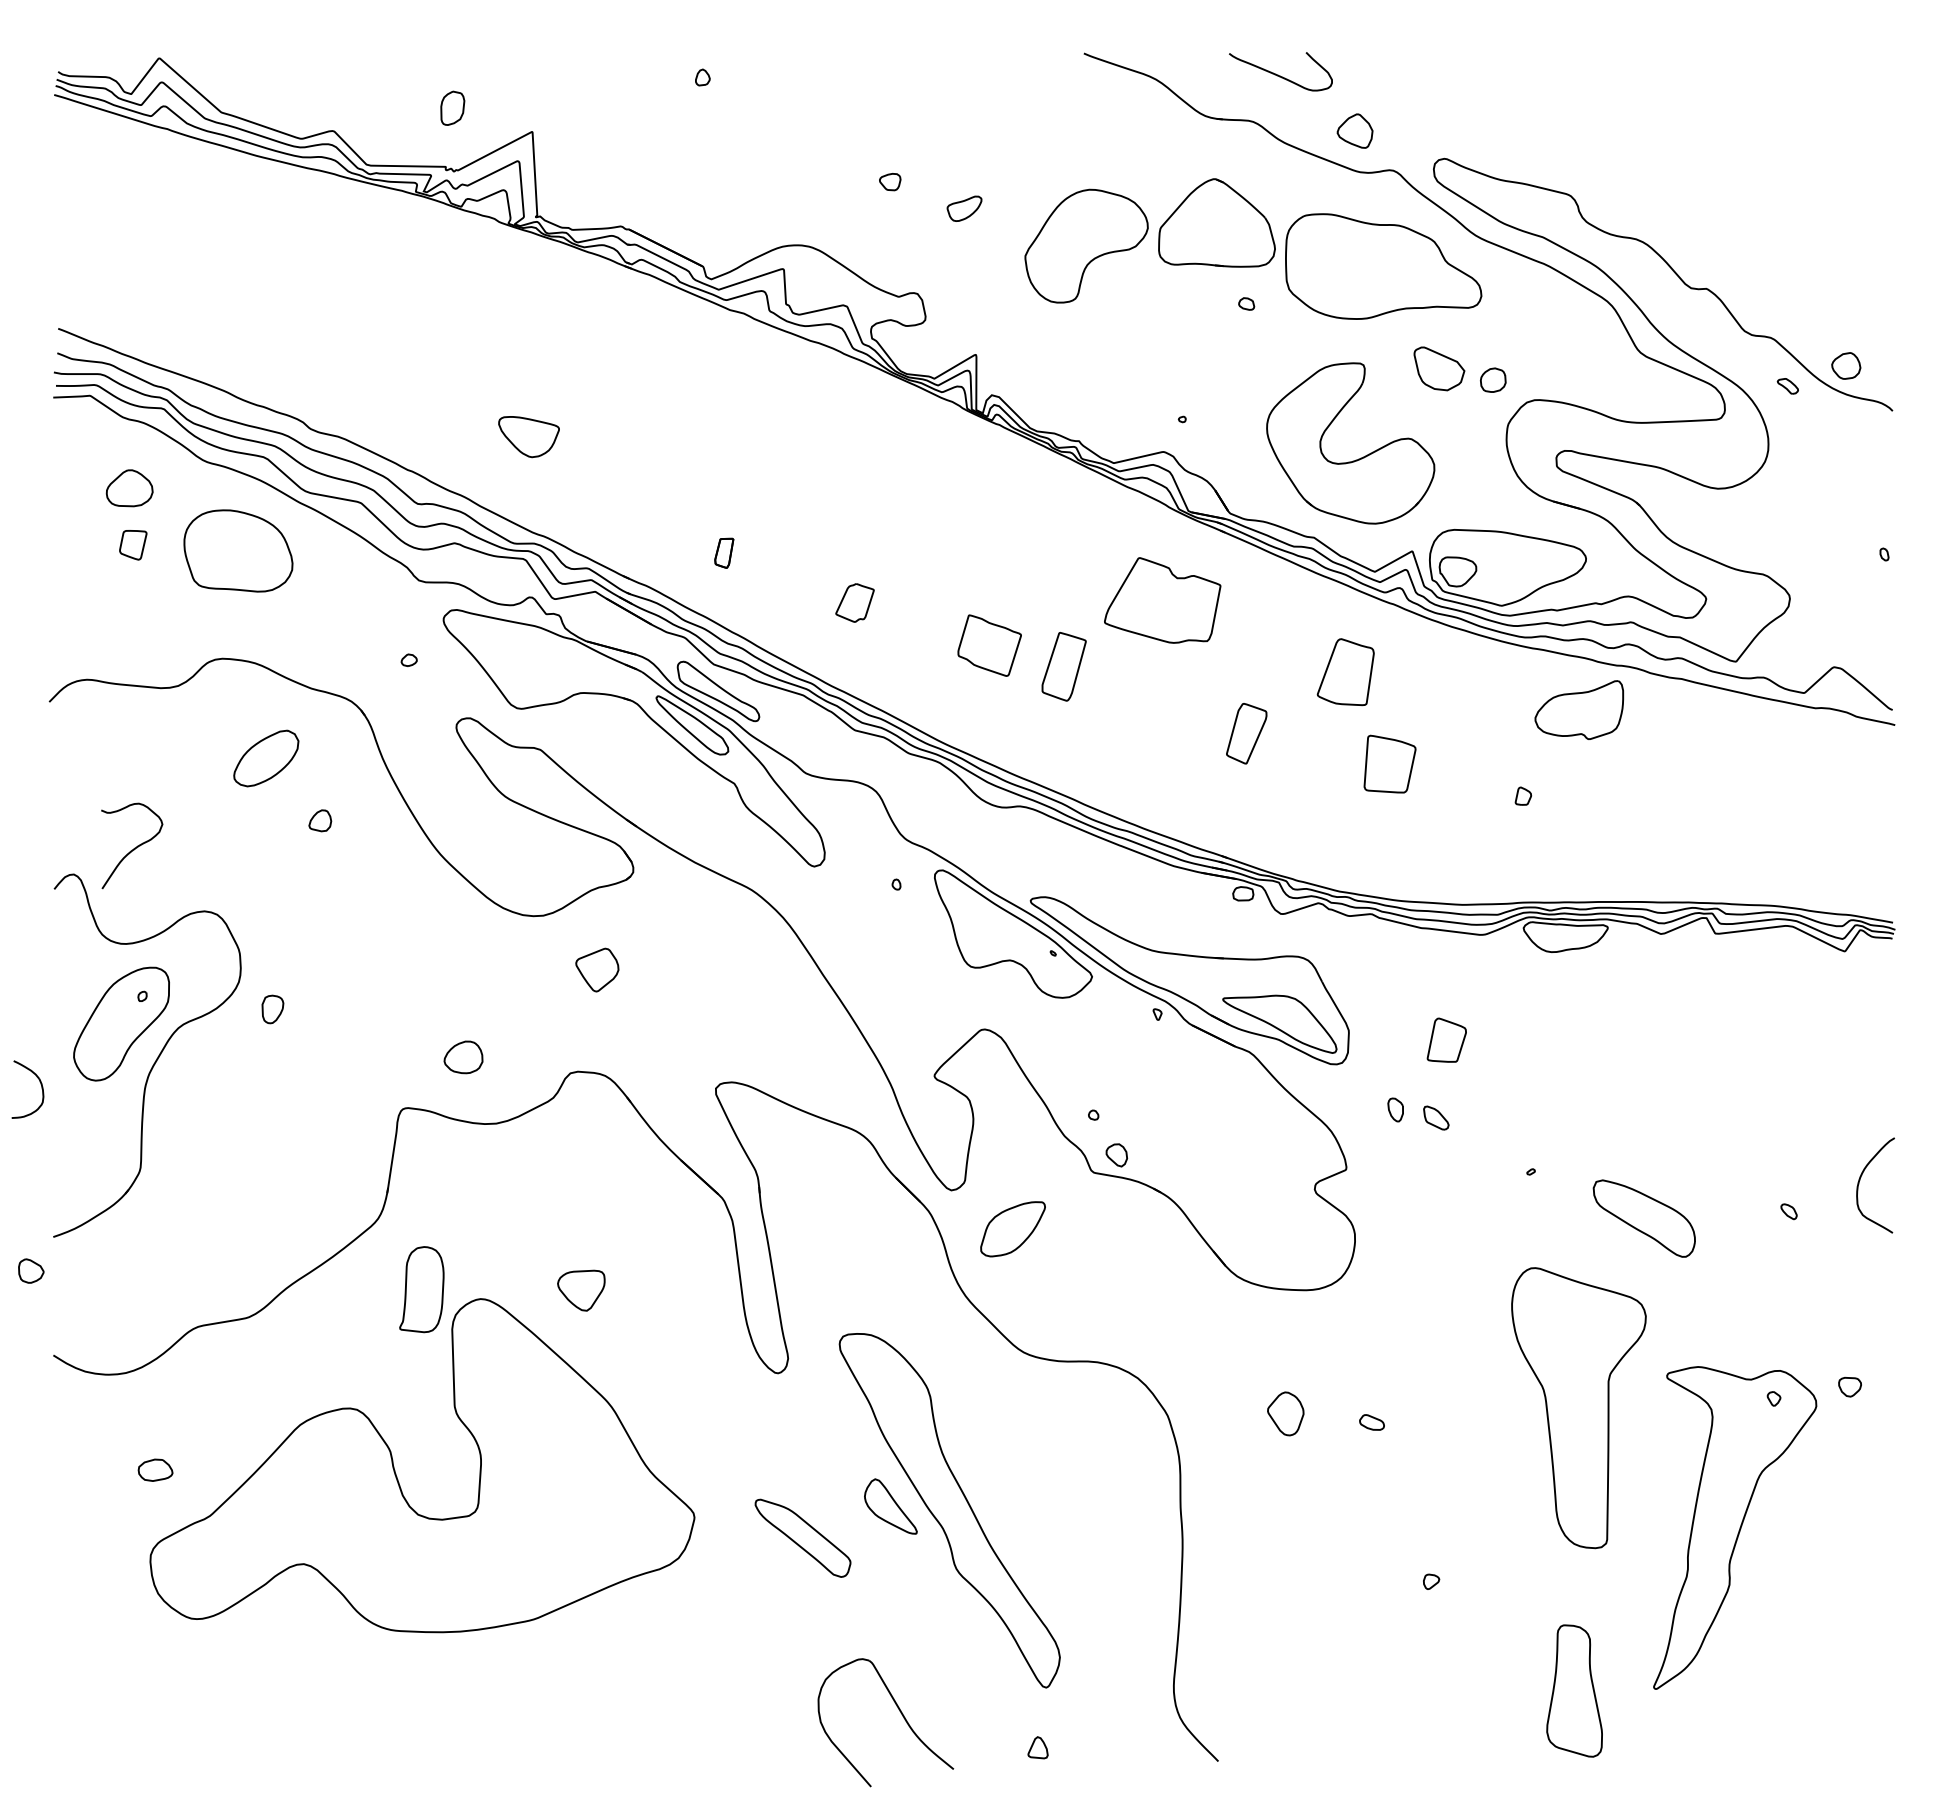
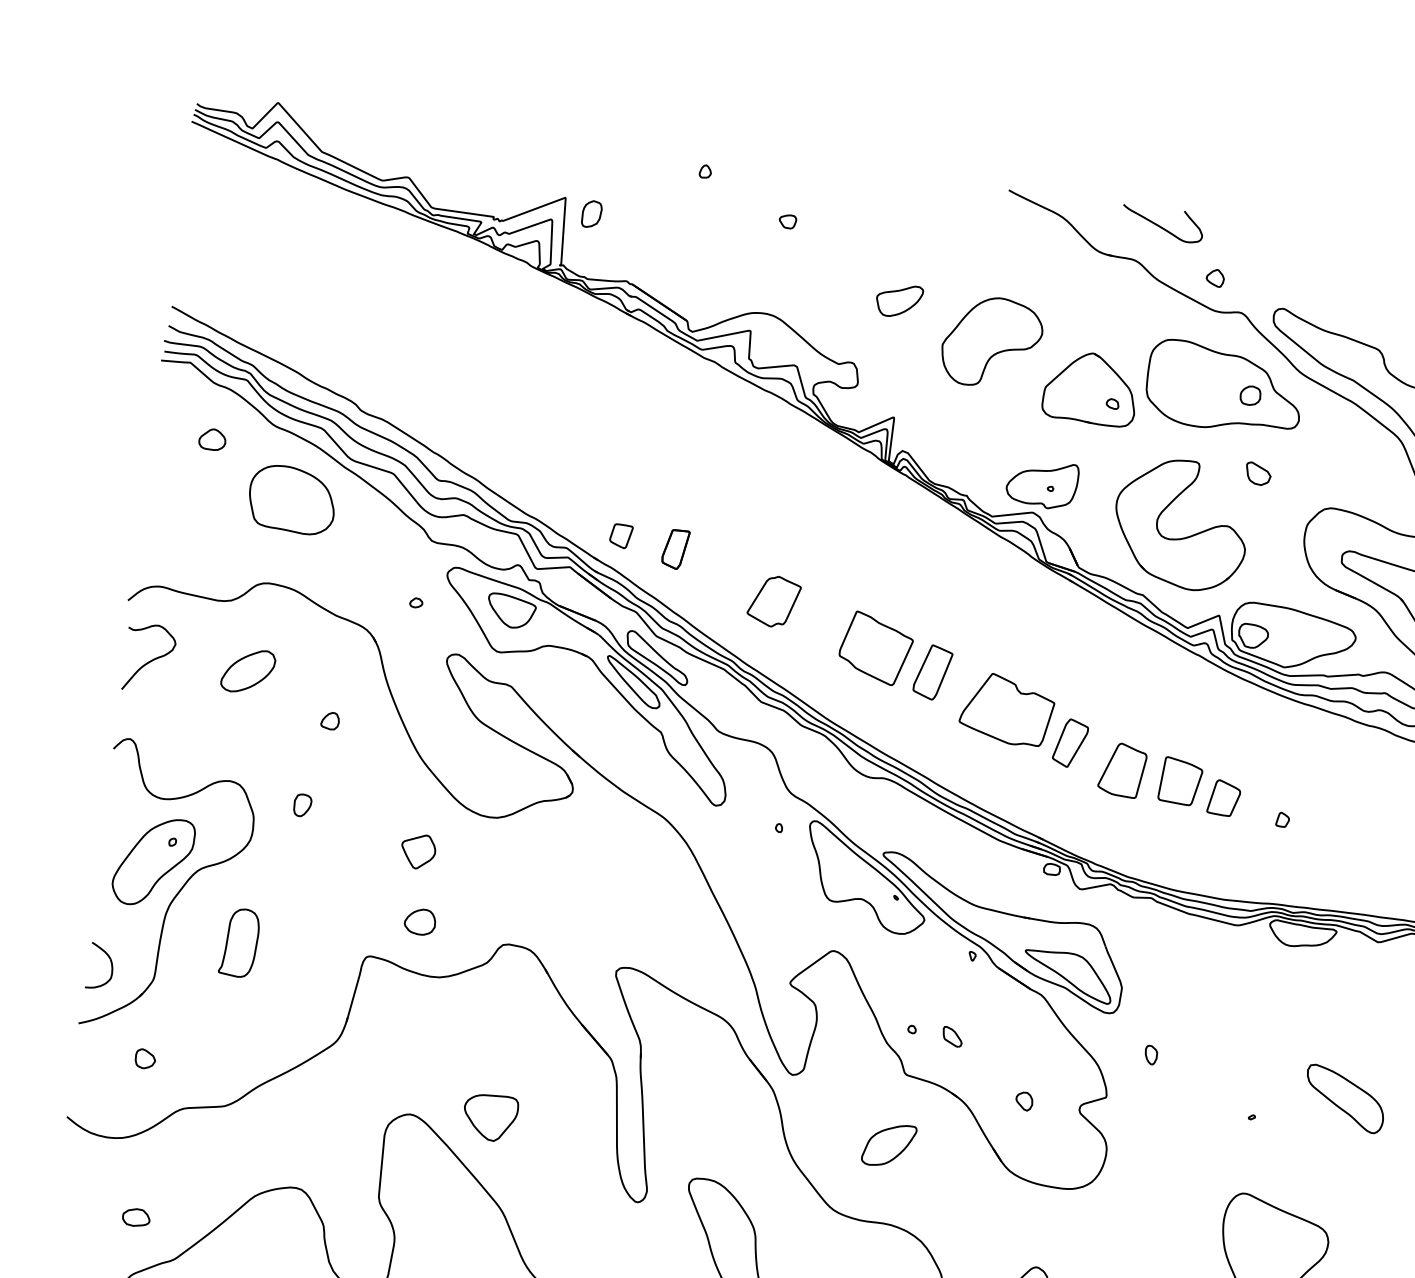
part: (452, 107) -> (591, 213), moved
part: (1354, 130) -> (1214, 277), size x0.62
part: (890, 182) -> (788, 221), moved
part: (964, 208) -> (899, 300), size x1.67
part: (1216, 222) -> (1090, 387), moved
part: (1438, 368) -> (1257, 473), size x0.62
part: (1493, 379) -> (1250, 395), moved
part: (528, 437) -> (510, 611), moved
part: (129, 487) -> (212, 439), size x0.71
part: (133, 545) -> (621, 536), moved
part: (724, 553) -> (675, 549), size x1.67
part: (1162, 600) -> (1007, 709), moved
part: (854, 602) -> (773, 601), size x1.67
part: (989, 645) -> (876, 648), size x1.43
part: (1345, 672) -> (1122, 770), moved
part: (1579, 709) -> (1042, 483), moved
part: (266, 758) -> (248, 671), moved
curve: (134, 847) -> (151, 659), moved
part: (597, 969) -> (418, 851), moved
part: (272, 1009) -> (302, 805), moved
part: (1446, 1039) -> (1223, 797), moved
part: (39, 1082) -> (110, 962), moved
part: (1436, 1117) -> (952, 1036), moved
part: (1116, 1155) -> (1024, 1101), moved
part: (1643, 1218) -> (1344, 1098), moved
part: (1012, 1229) -> (888, 1145), moved
part: (31, 1270) -> (145, 1058), moved
part: (421, 1289) -> (239, 942), moved
part: (581, 1290) -> (490, 1117), size x1.43

